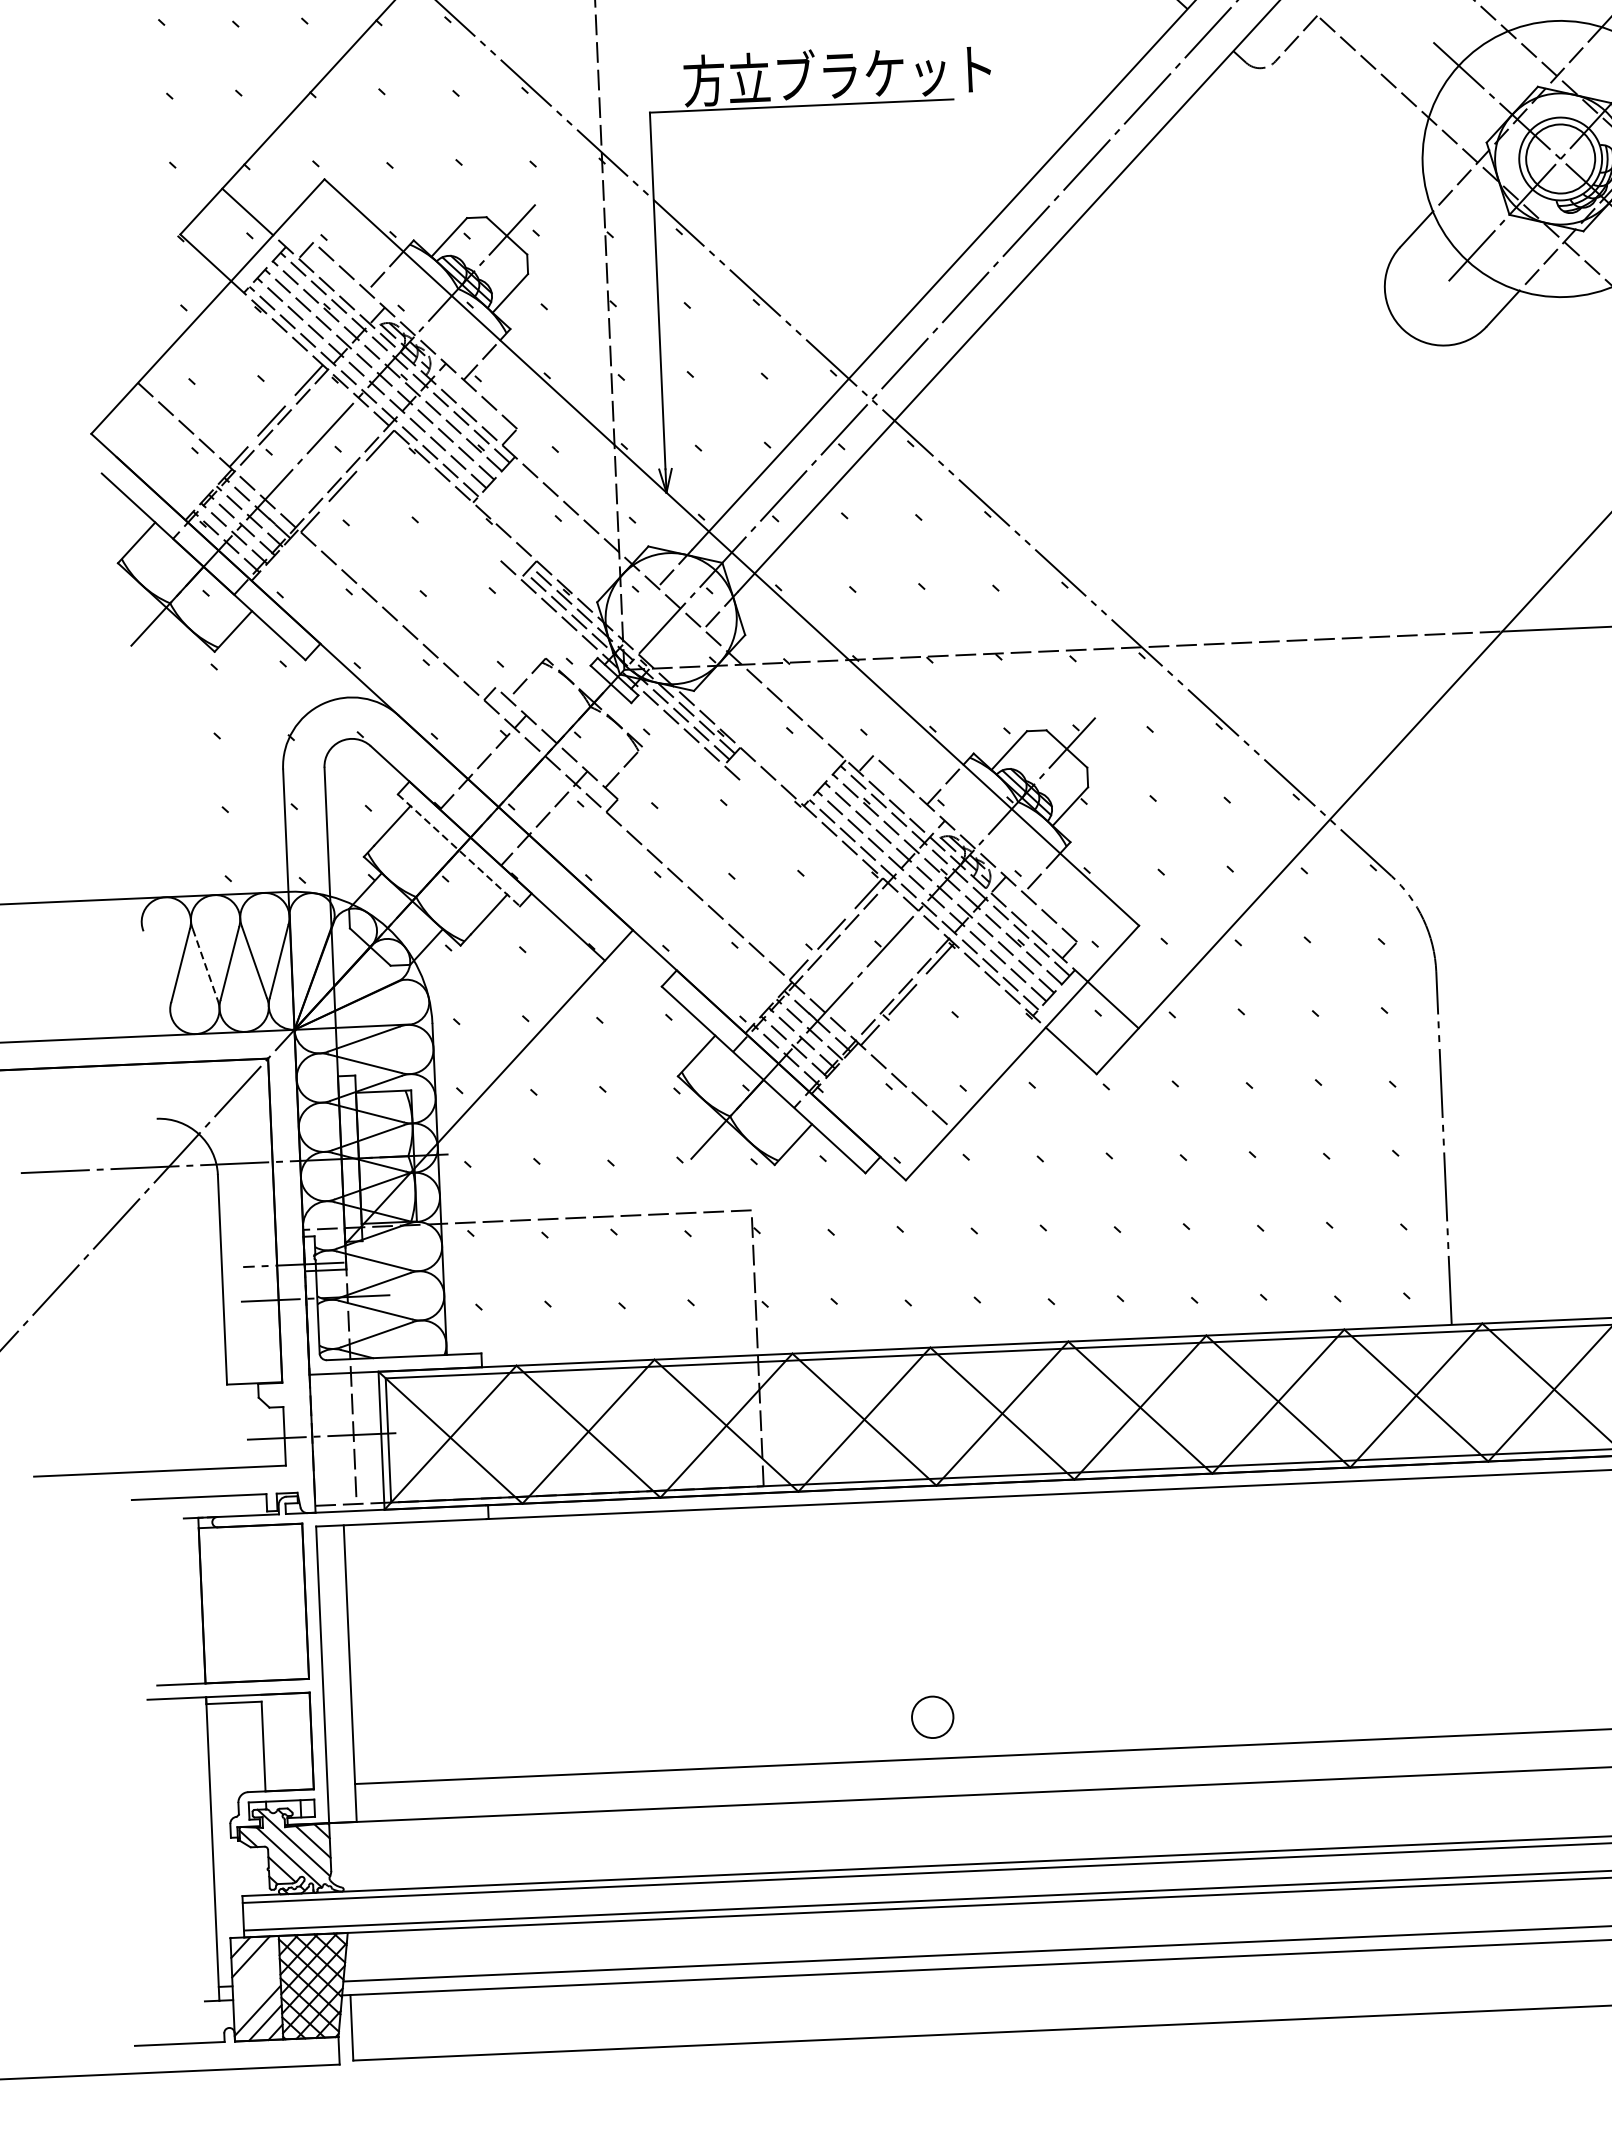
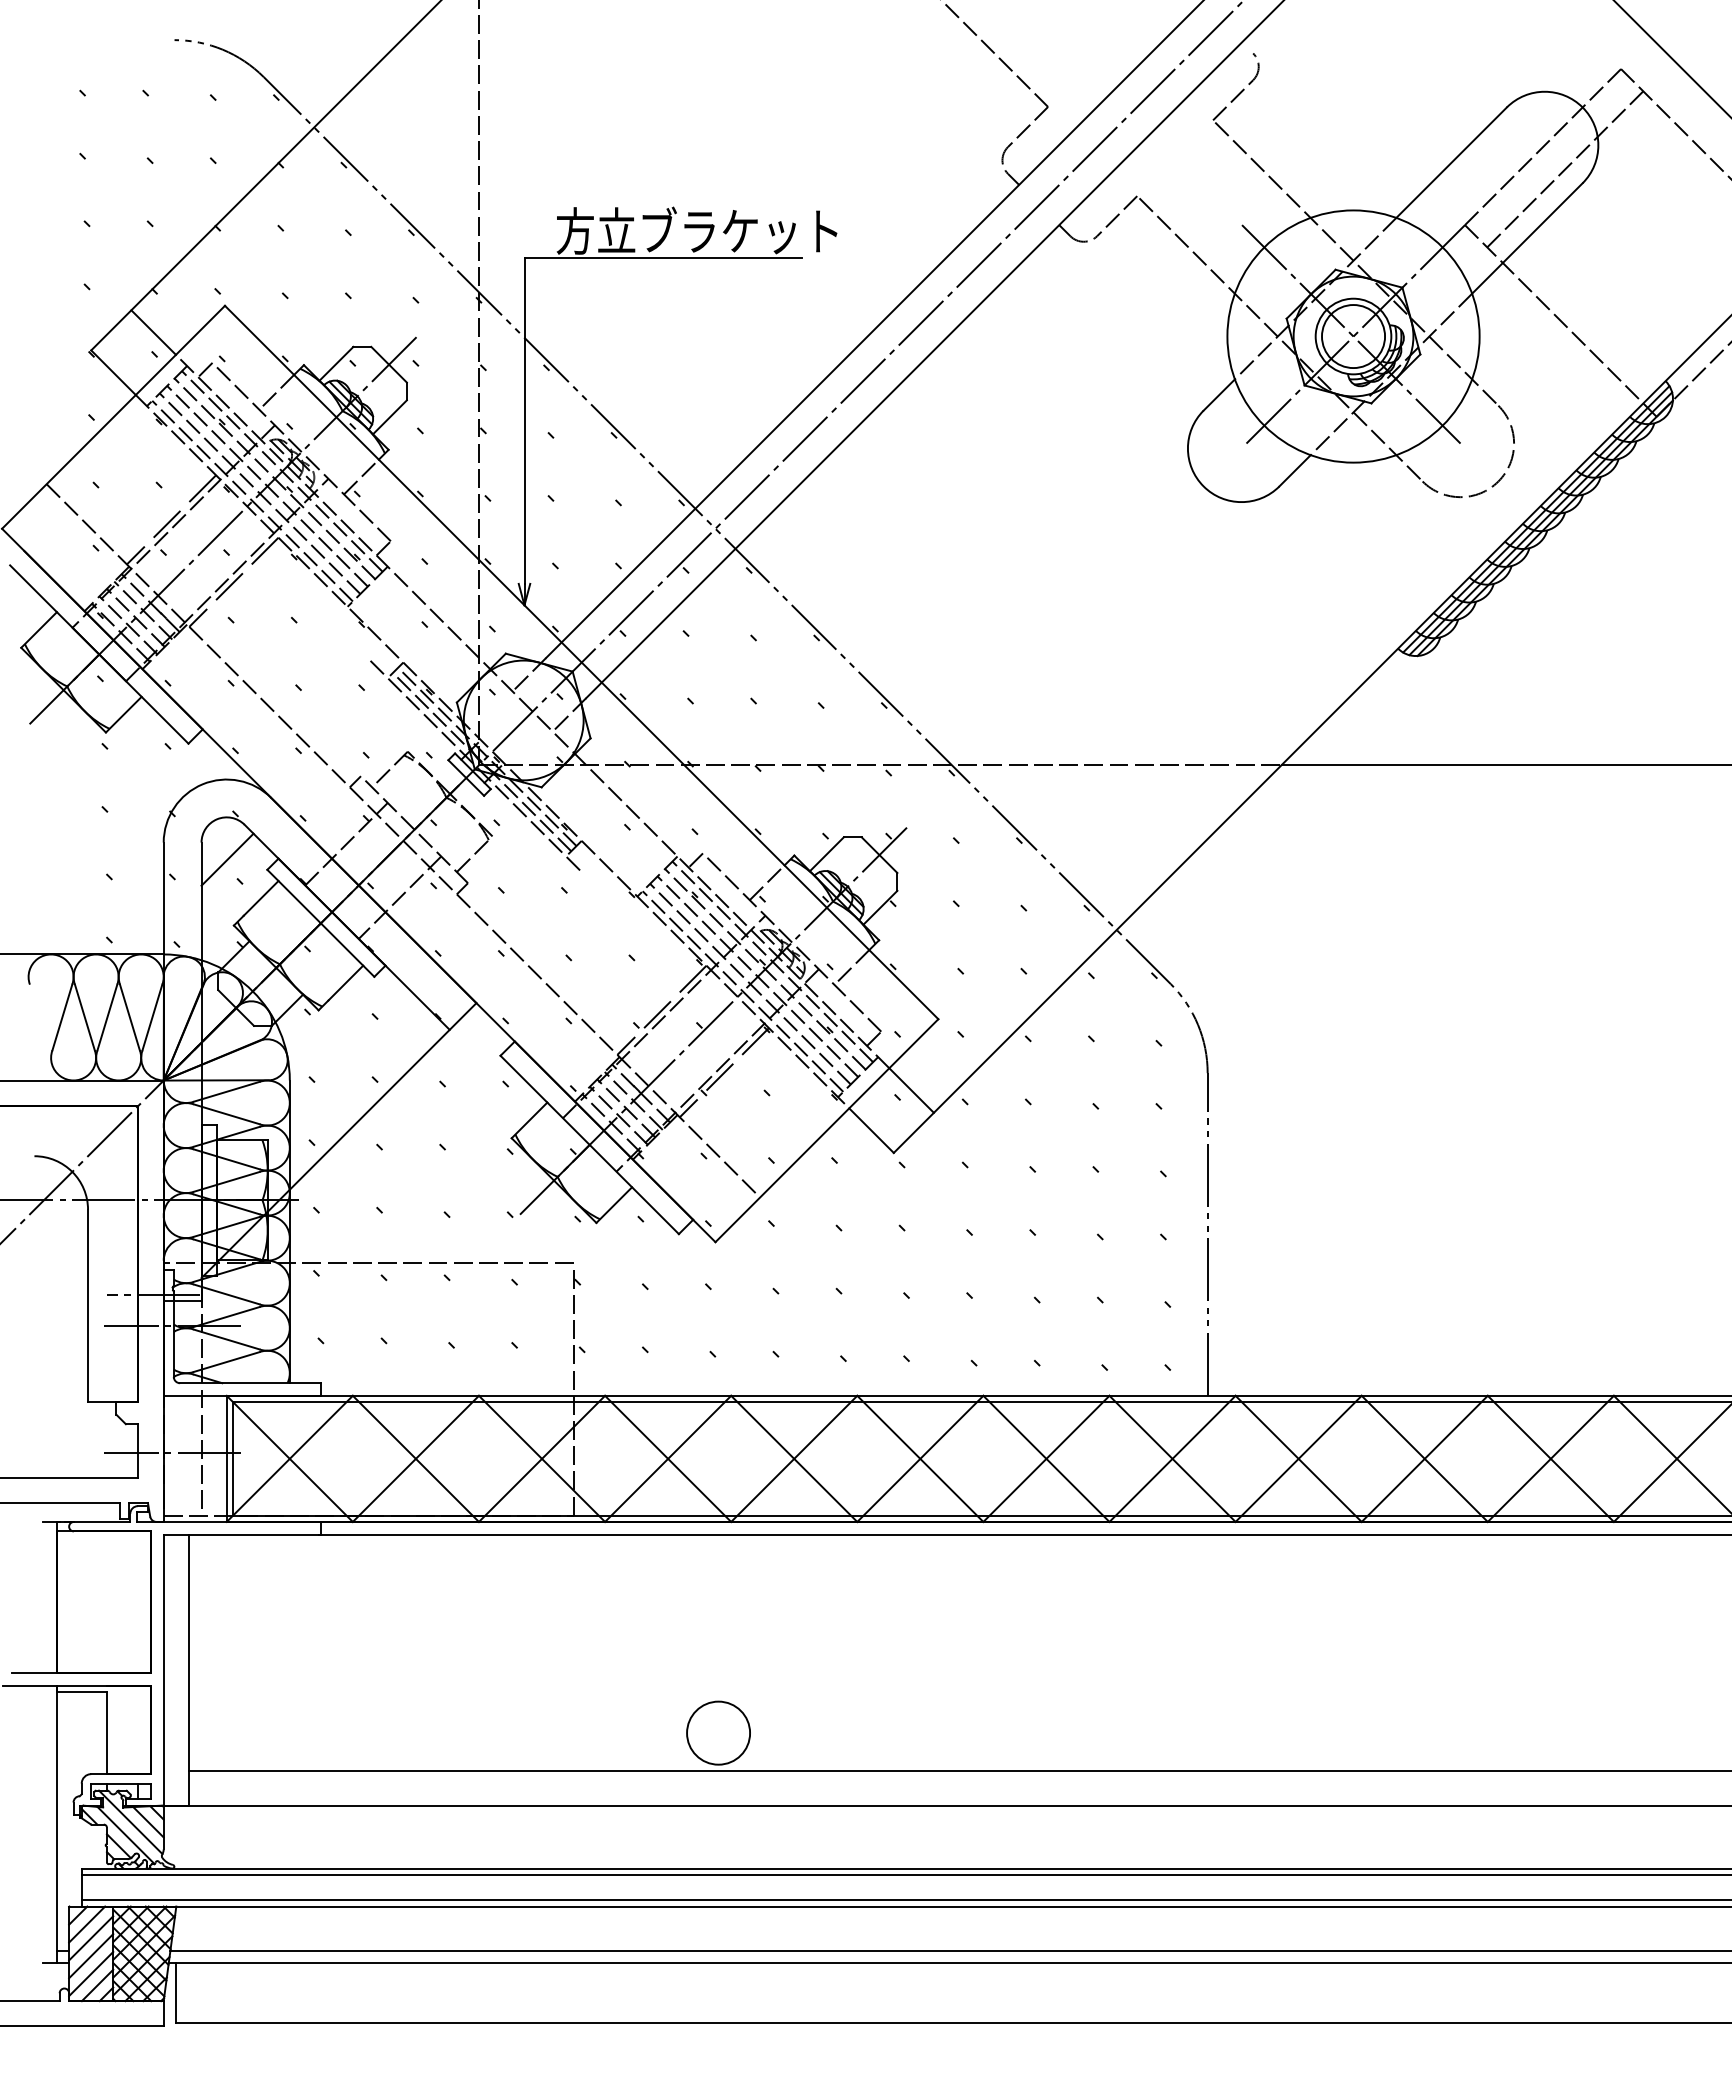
line: (353, 784) -> (227, 859), added
line: (458, 850) -> (320, 923), dashed -> solid
line: (205, 964) -> (85, 1017), dashed -> solid
circle: (932, 1716) -> (718, 1732), size x1.67
line: (256, 1971) -> (91, 1938), added
line: (257, 1991) -> (91, 1956), added

